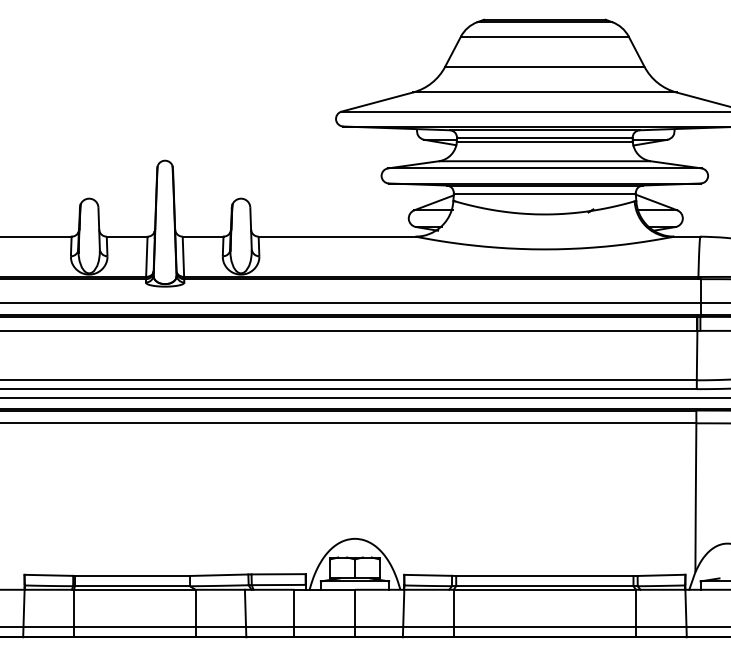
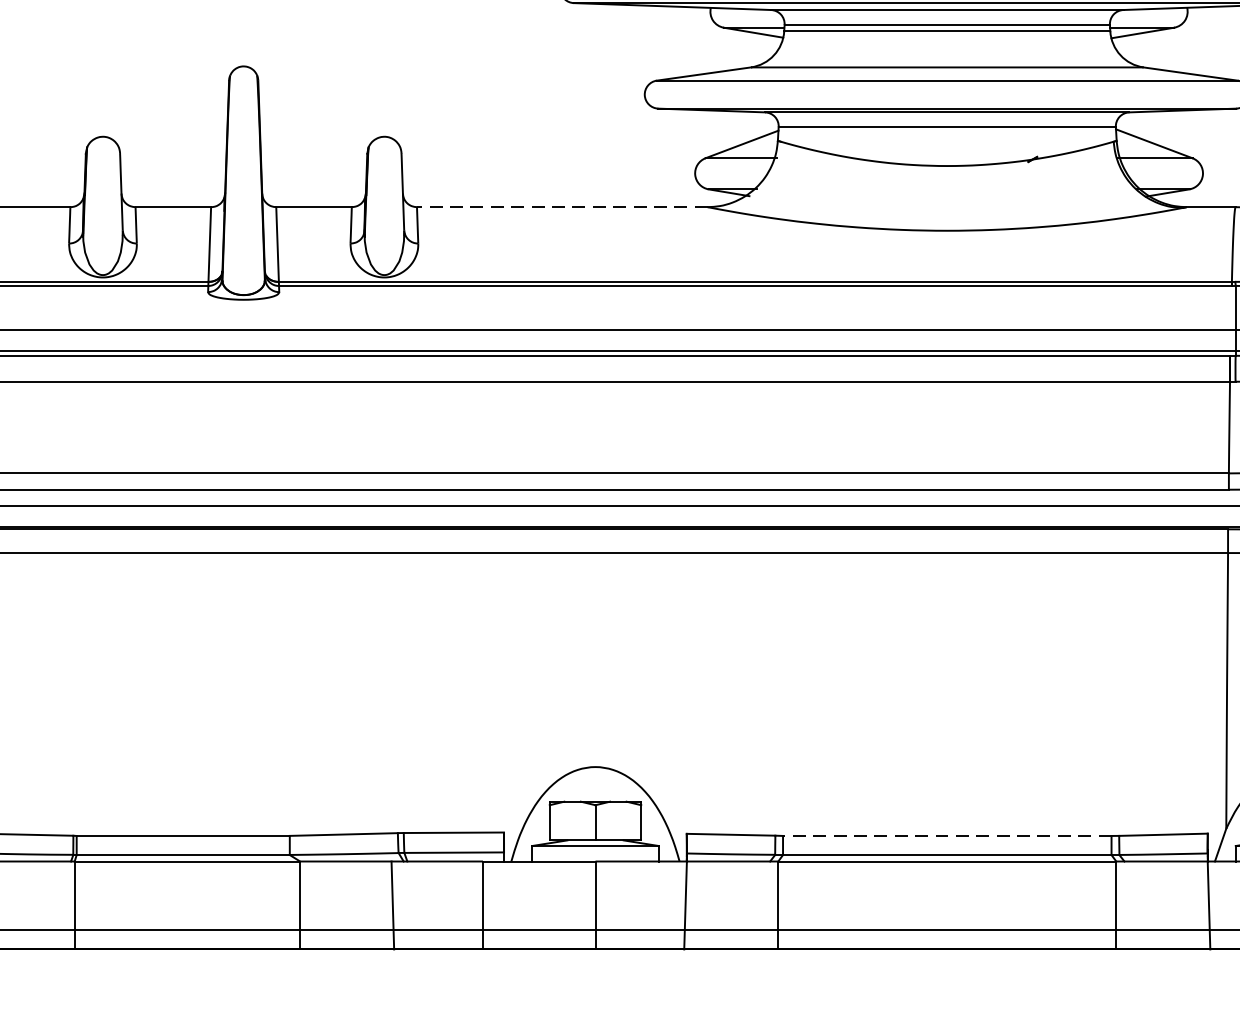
line: (336, 236) -> (561, 206), solid -> dashed
line: (544, 576) -> (946, 836), solid -> dashed

